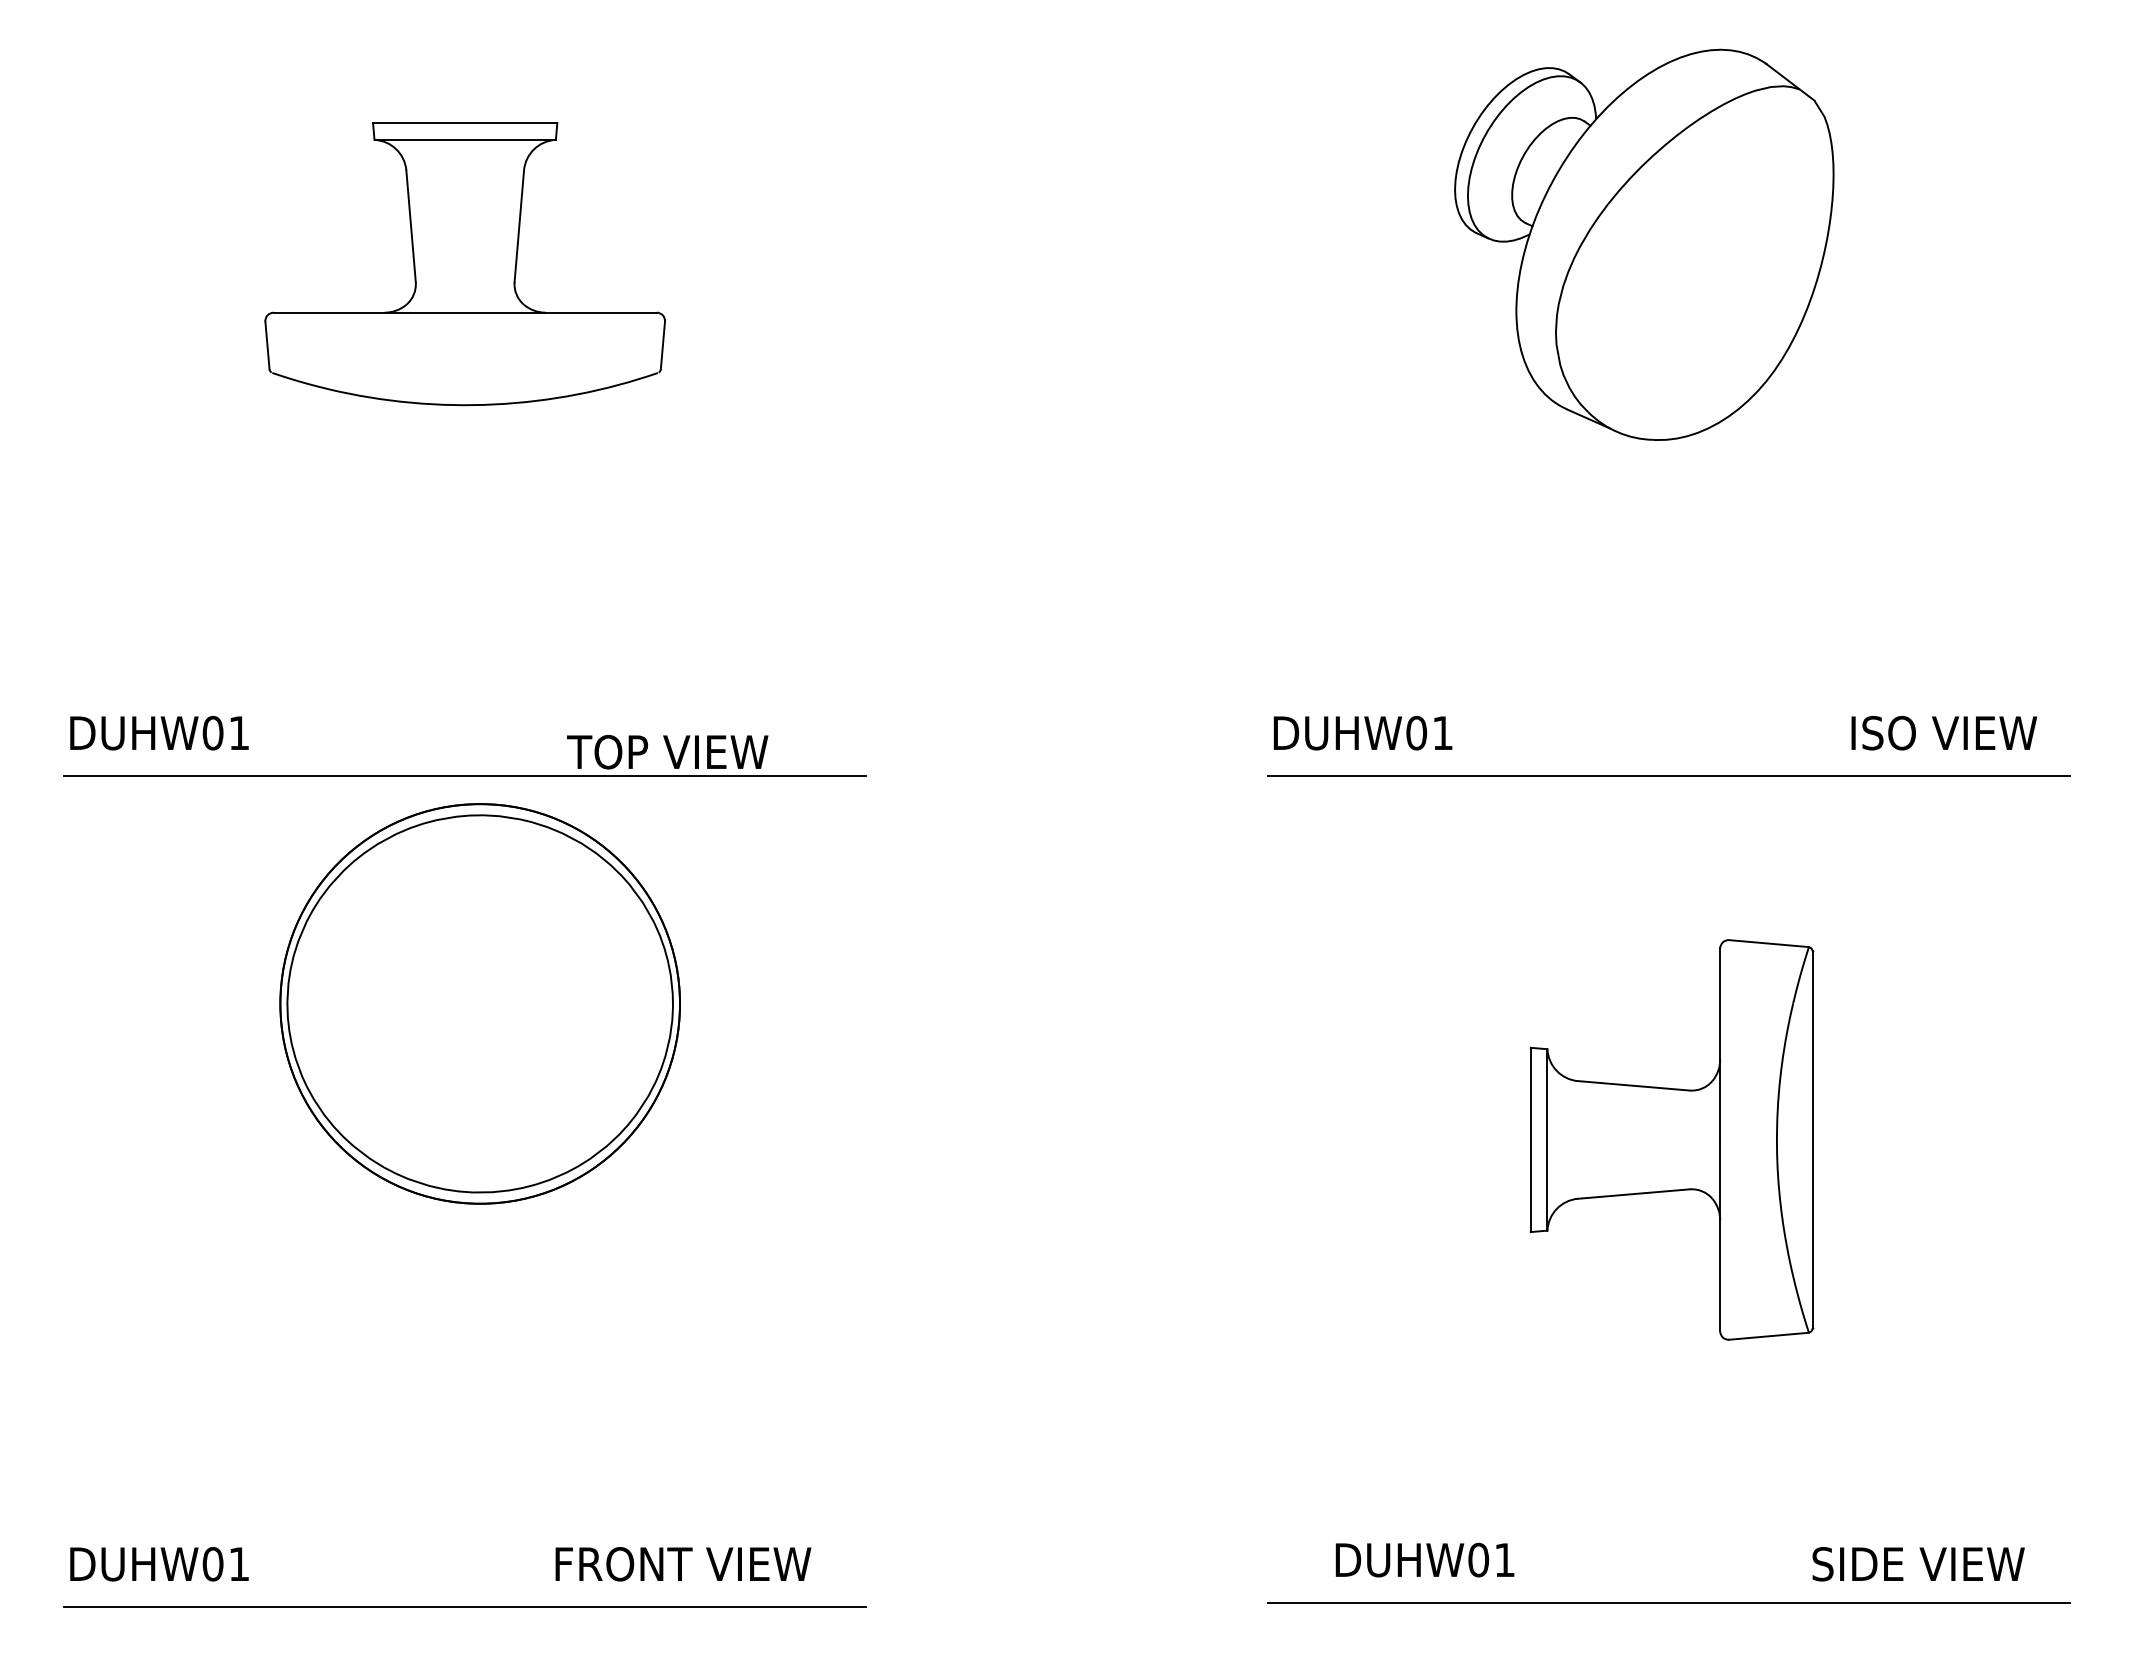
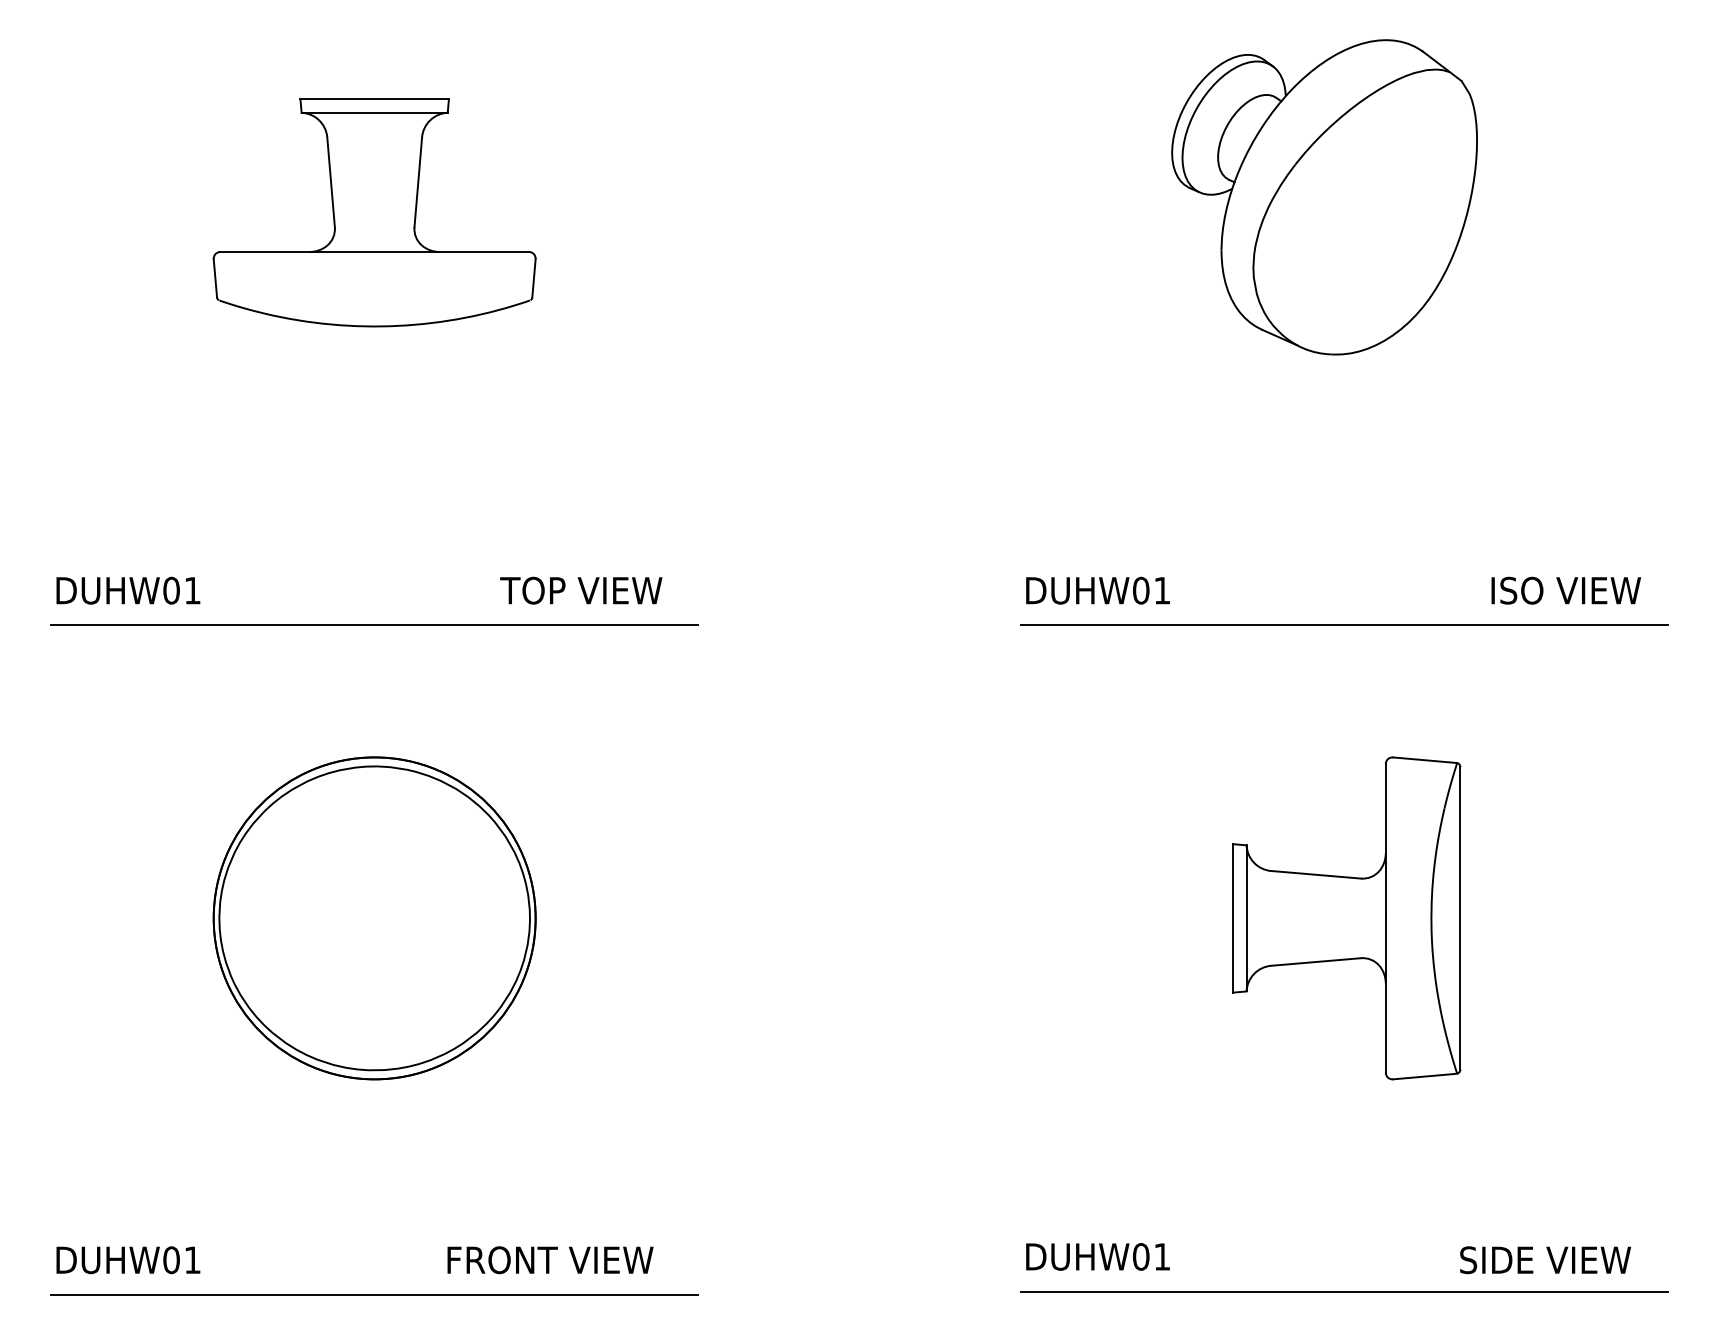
text: (667, 752) -> (581, 590), moved
part: (479, 1003) -> (374, 918), moved
text: (1424, 1559) -> (1097, 1256), moved

